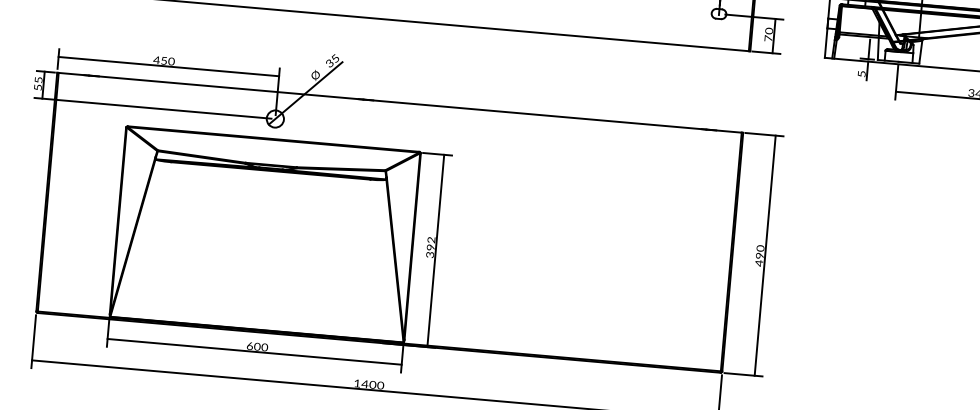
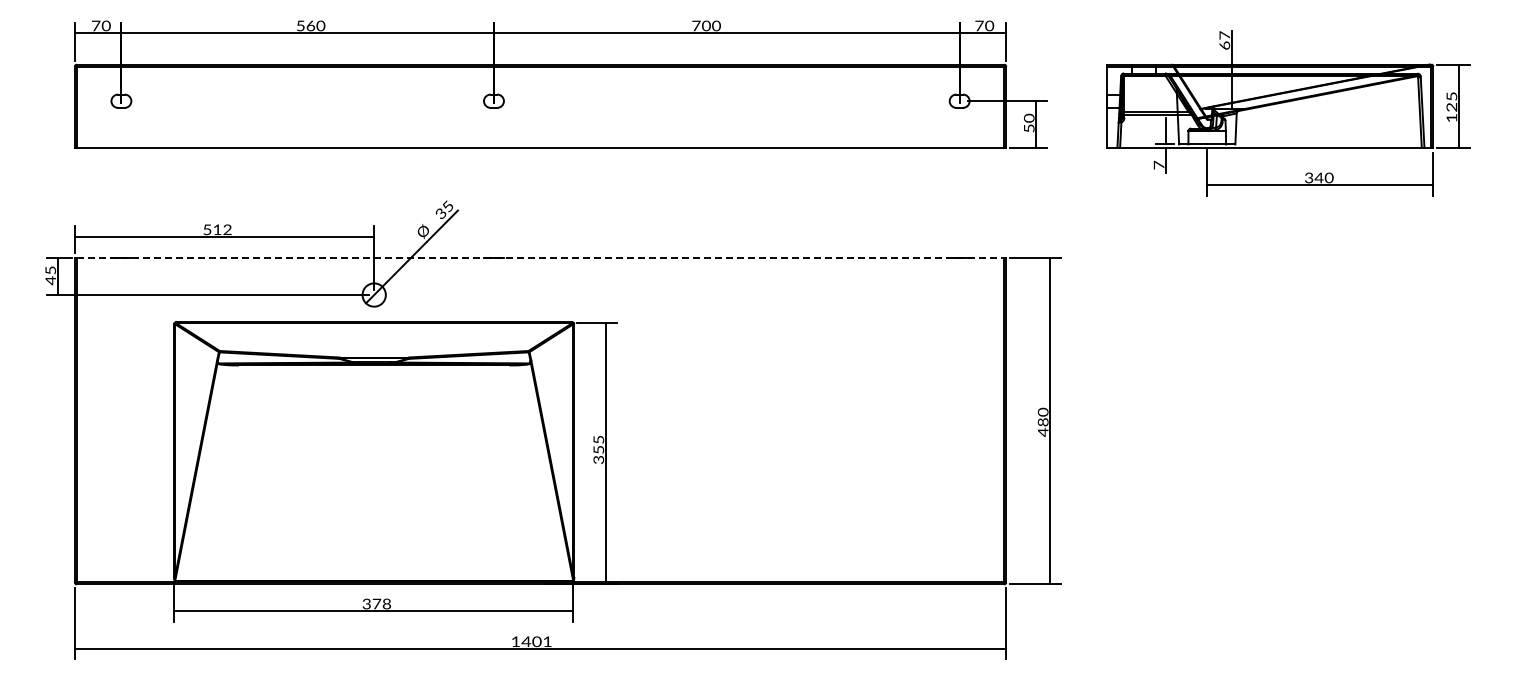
text: (768, 38) -> (1029, 128), 70 -> 50
text: (163, 60) -> (216, 229), 450 -> 512
text: (861, 73) -> (1158, 164), 5 -> 7
text: (37, 87) -> (50, 280), 55 -> 45
line: (400, 102) -> (540, 258), solid -> dashed
text: (430, 243) -> (598, 444), 392 -> 355
text: (760, 256) -> (1043, 422), 490 -> 480
text: (257, 346) -> (376, 603), 600 -> 378
text: (380, 385) -> (547, 641), 1400 -> 1401

